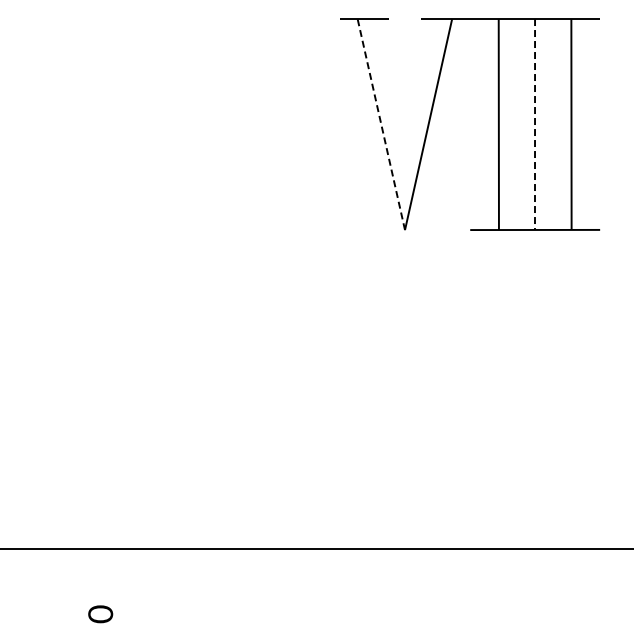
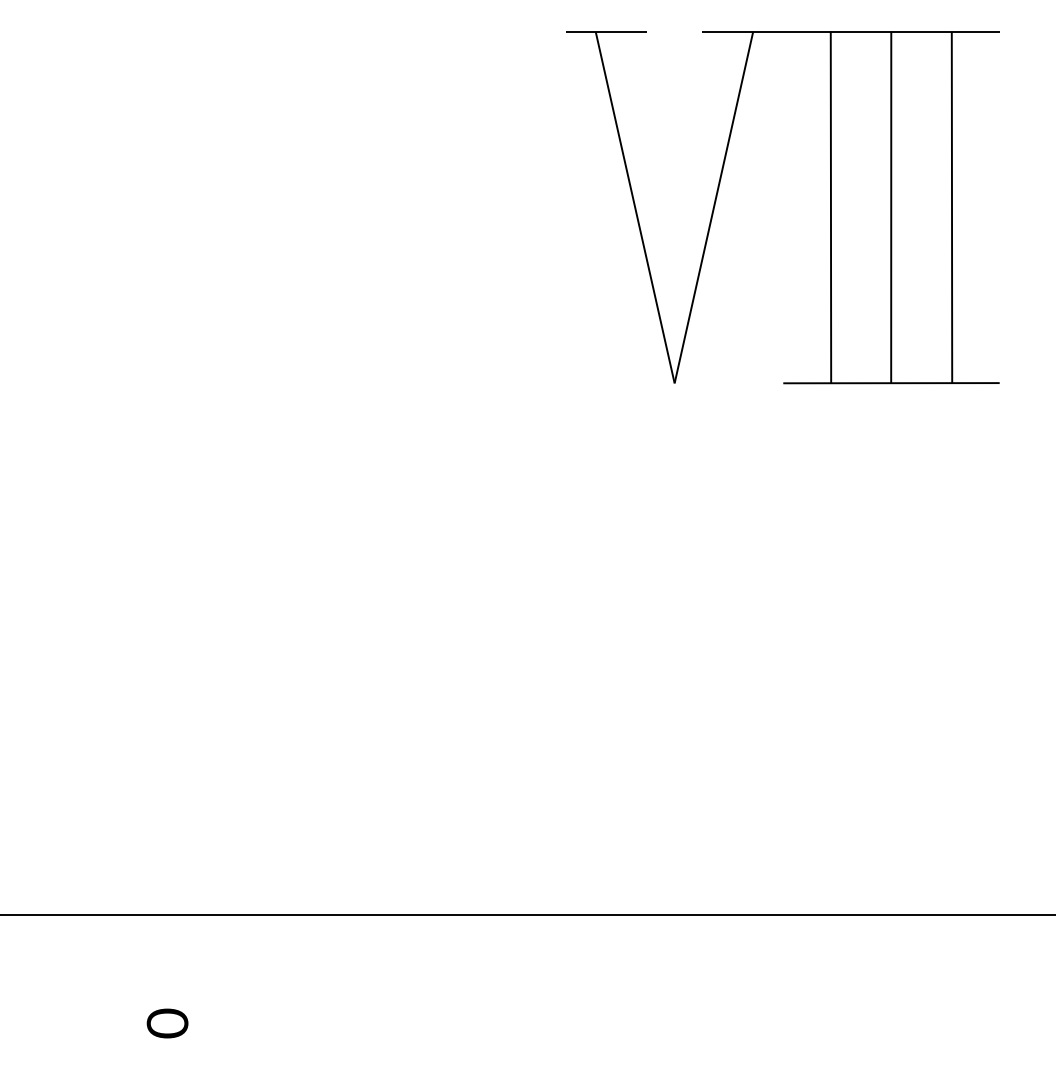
line: (381, 124) -> (635, 207), dashed -> solid
line: (535, 125) -> (892, 209), dashed -> solid

